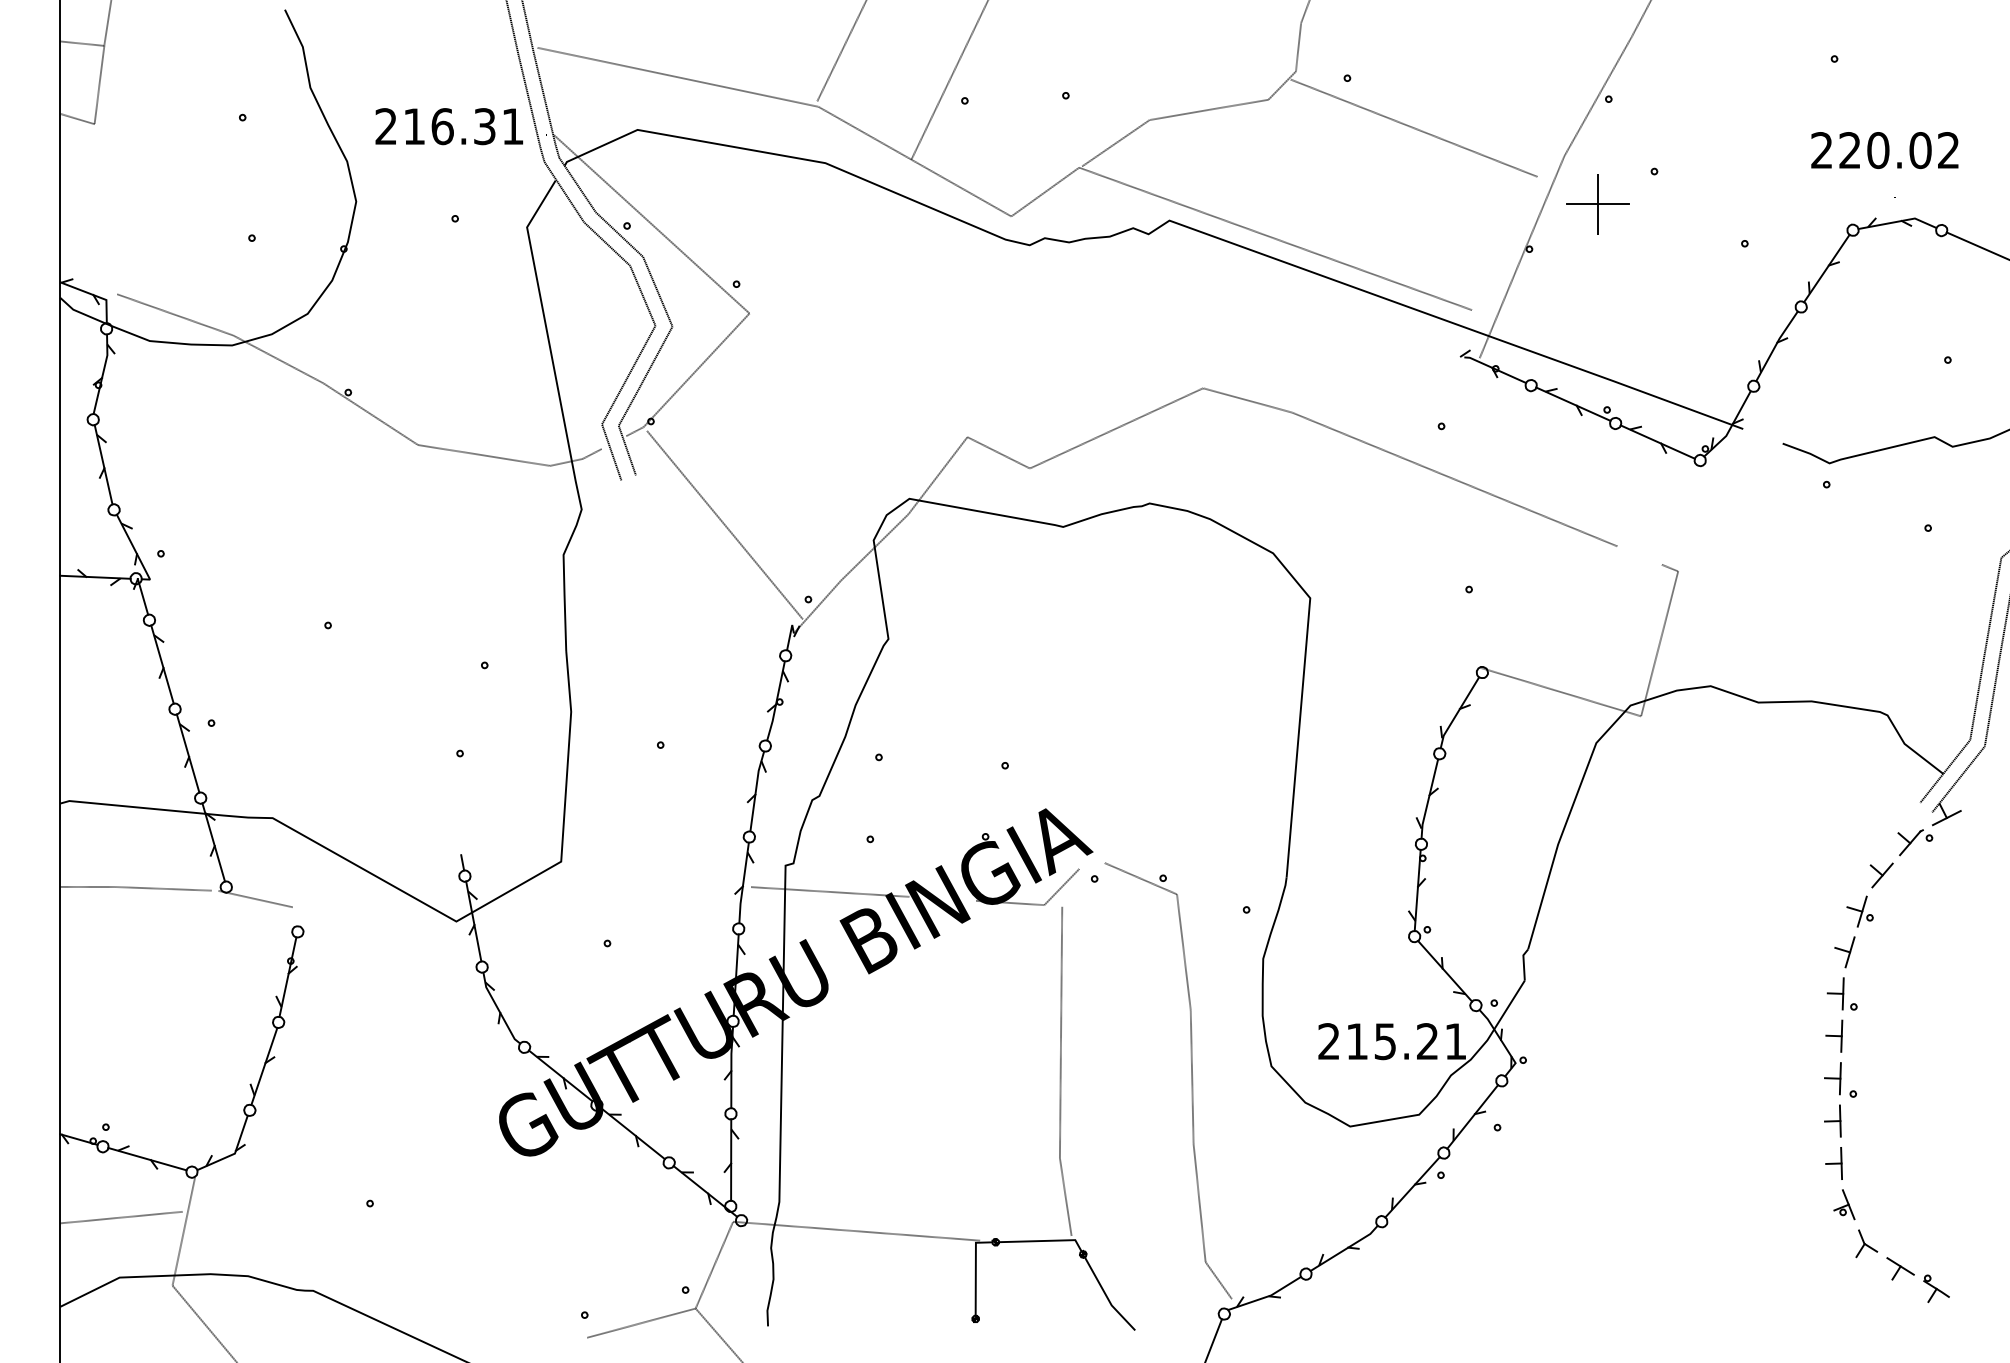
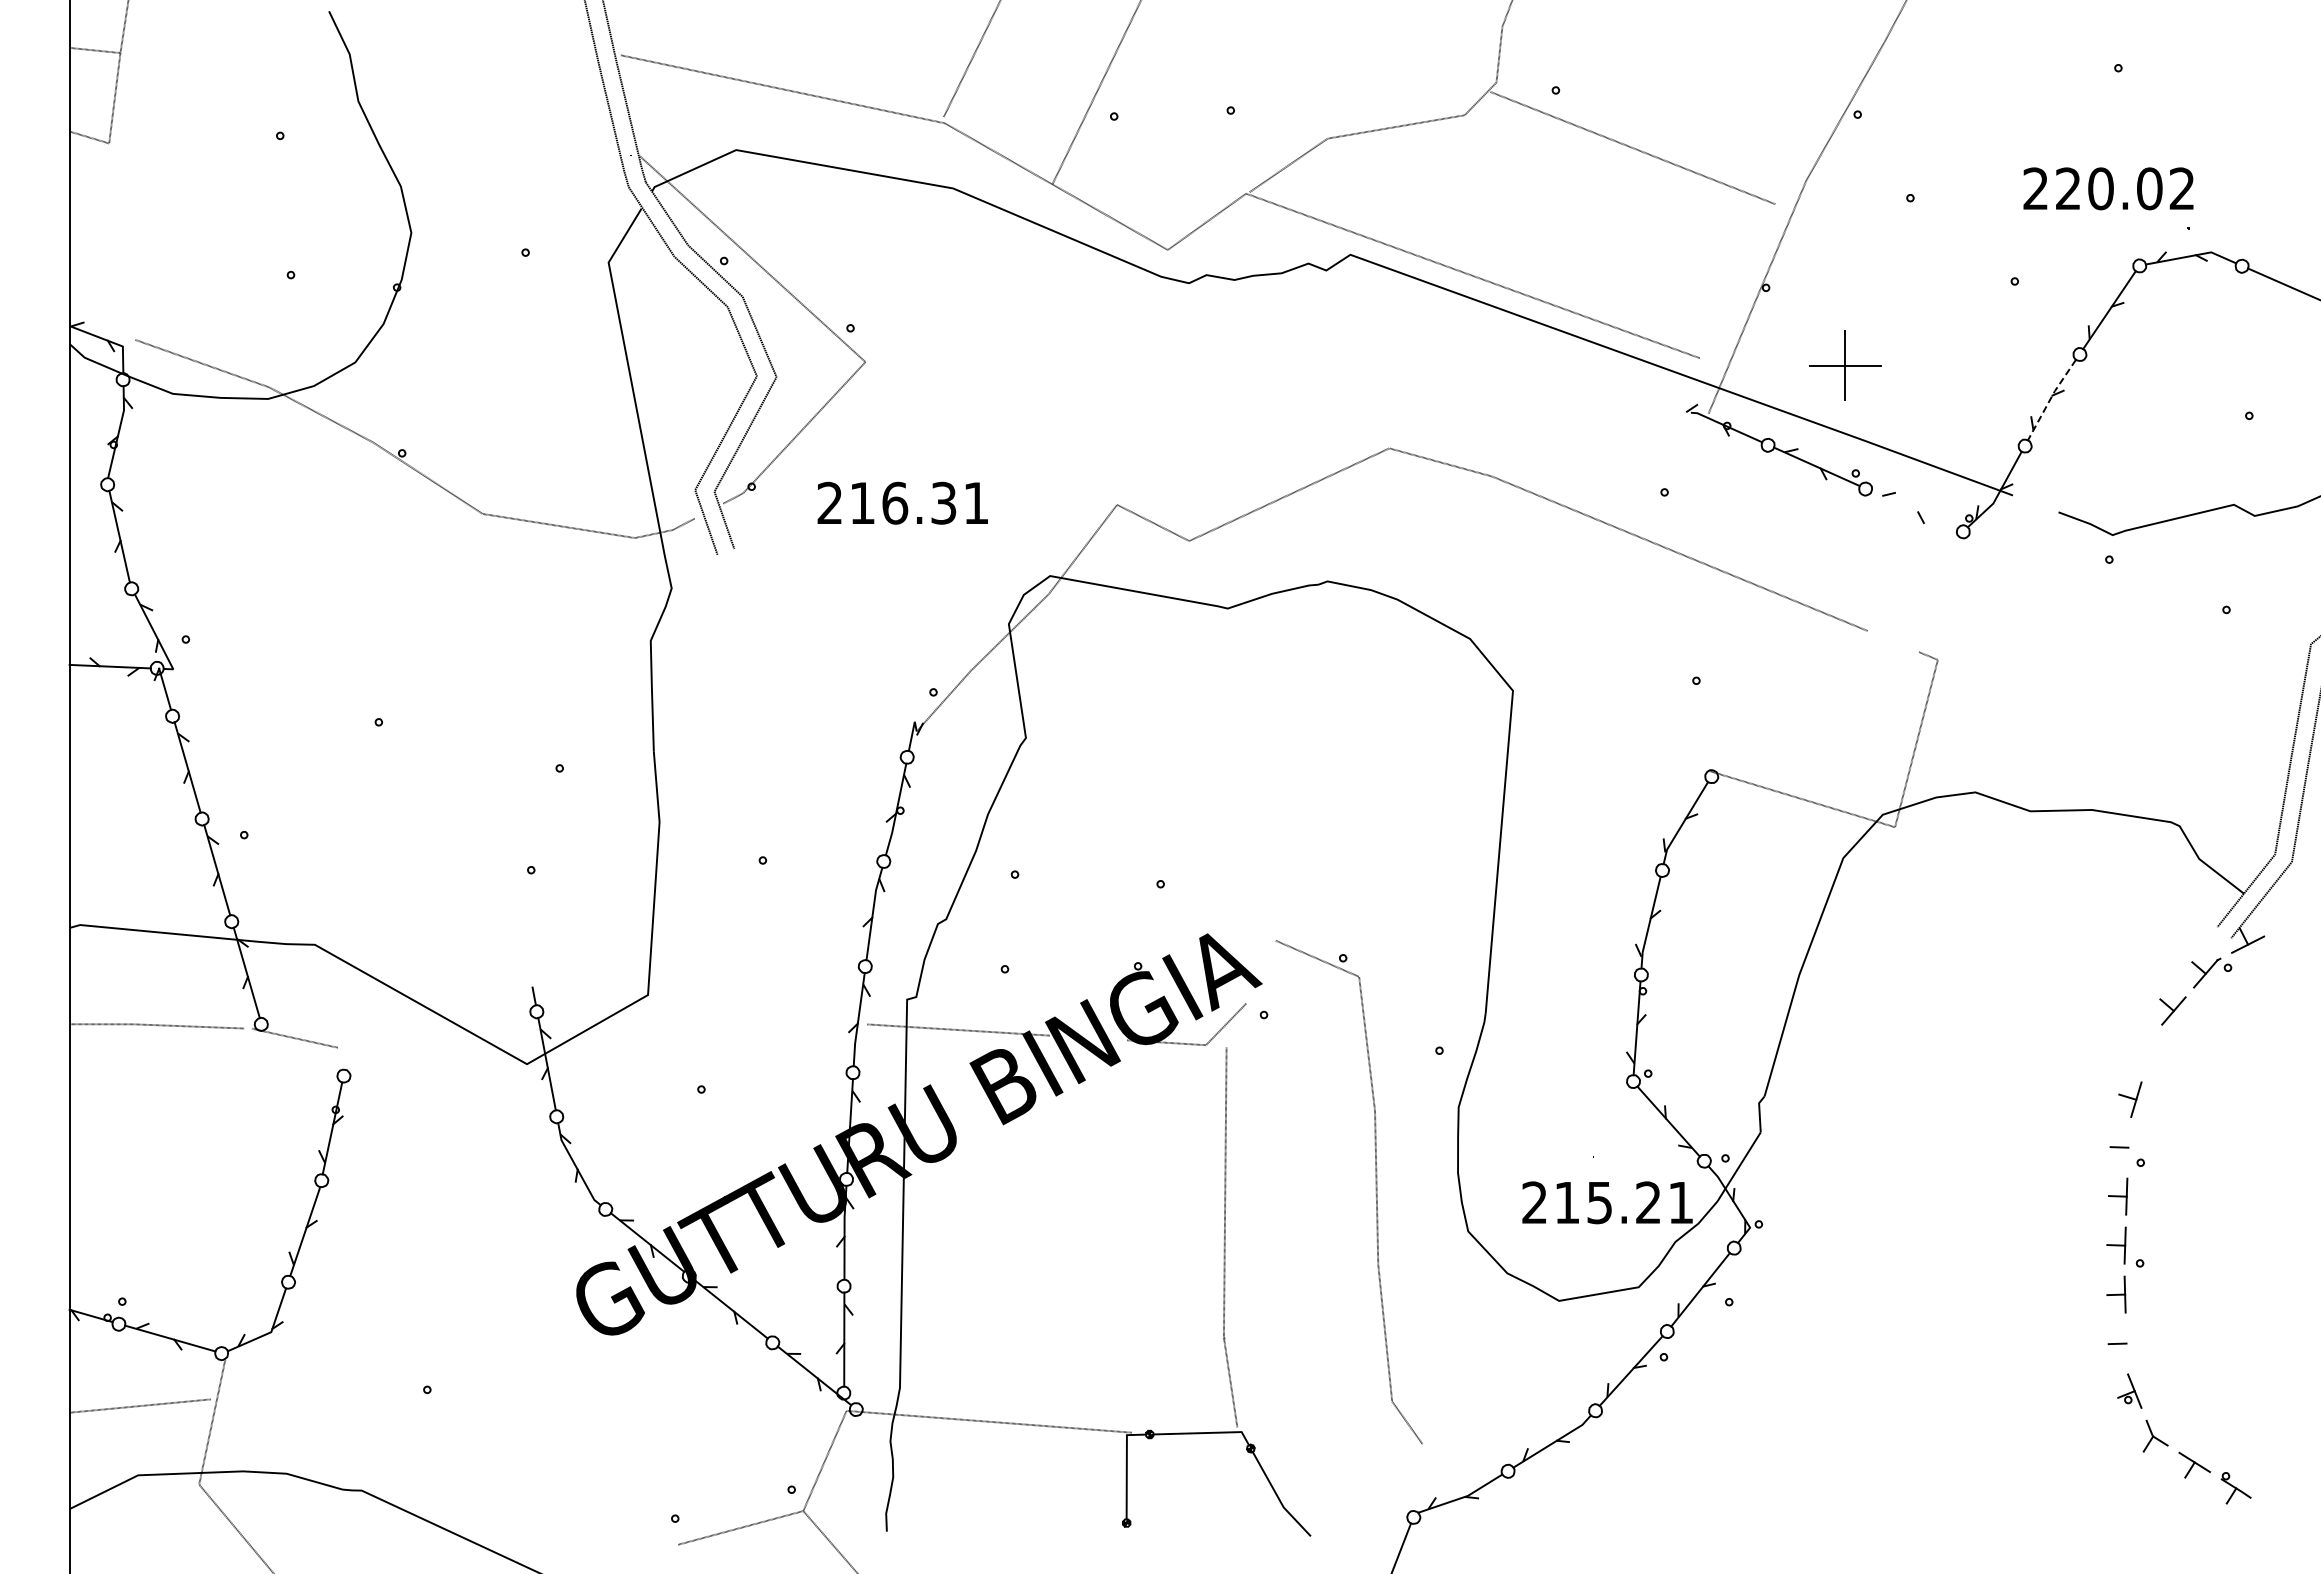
text: (449, 125) -> (902, 502), moved
text: (1884, 150) -> (2108, 188), moved
part: (1598, 203) -> (1845, 365), moved
line: (1775, 345) -> (2050, 398), solid -> dashed
line: (1657, 442) -> (1914, 510), removed
line: (725, 525) -> (837, 606), removed
part: (1859, 911) -> (2147, 1052), removed
line: (1843, 993) -> (2128, 1147), removed
part: (1191, 1079) -> (1375, 1190), moved
line: (1841, 1163) -> (2126, 1343), removed

